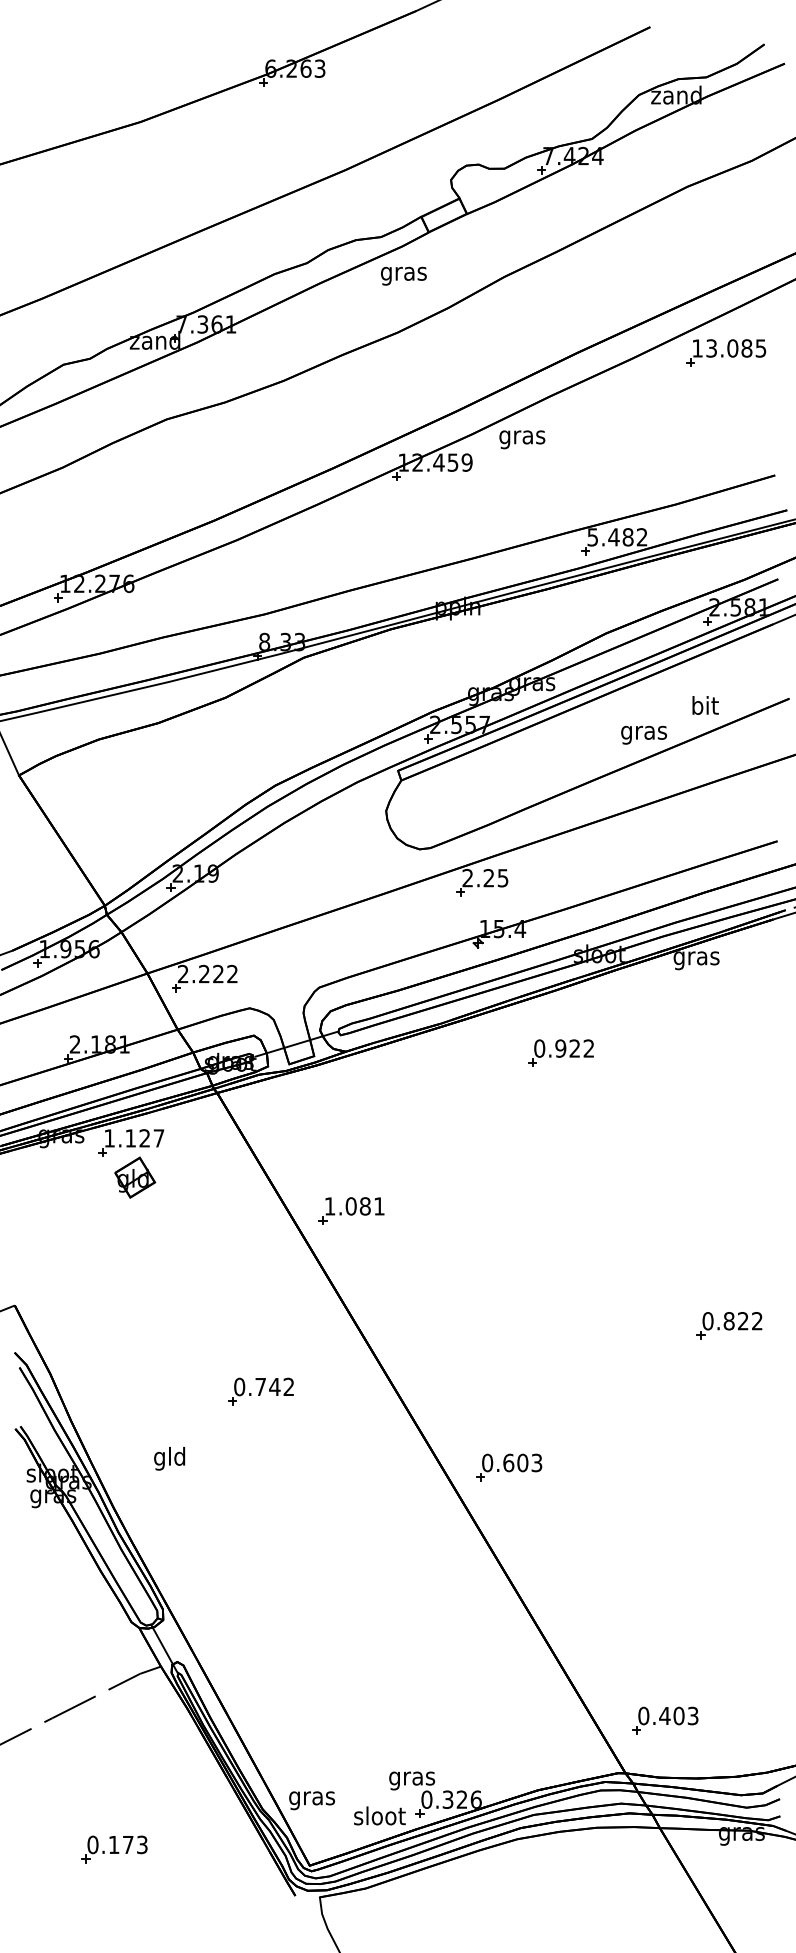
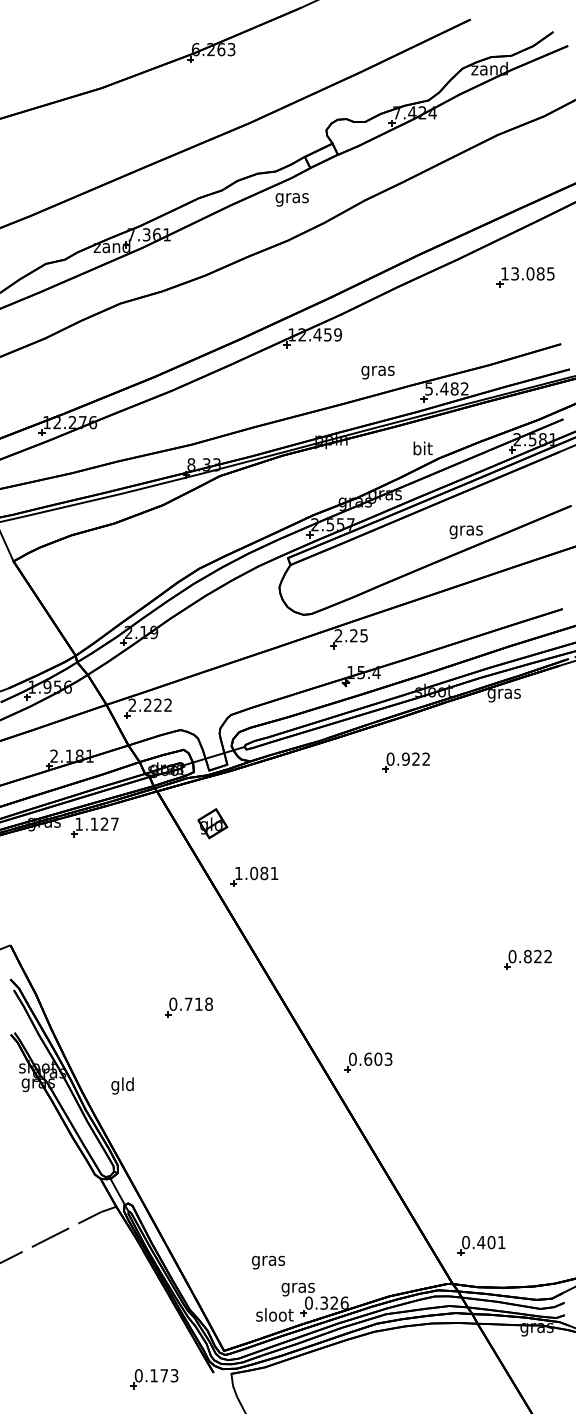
part: (726, 352) -> (525, 276), moved
text: (522, 439) -> (378, 372), moved
text: (705, 705) -> (423, 448), moved
part: (135, 1177) -> (213, 823), moved
text: (281, 1386) -> (203, 1003), 0.742 -> 0.718
text: (169, 1458) -> (122, 1085), moved
text: (692, 1715) -> (501, 1242), 0.403 -> 0.401
text: (311, 1800) -> (268, 1262), moved
part: (114, 1849) -> (154, 1379), moved

